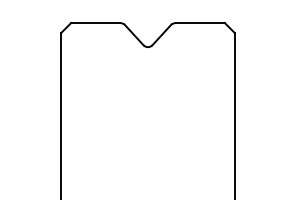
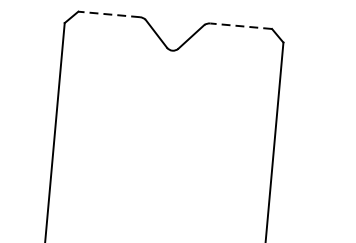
line: (95, 23) -> (109, 14), solid -> dashed
line: (199, 23) -> (240, 26), solid -> dashed

